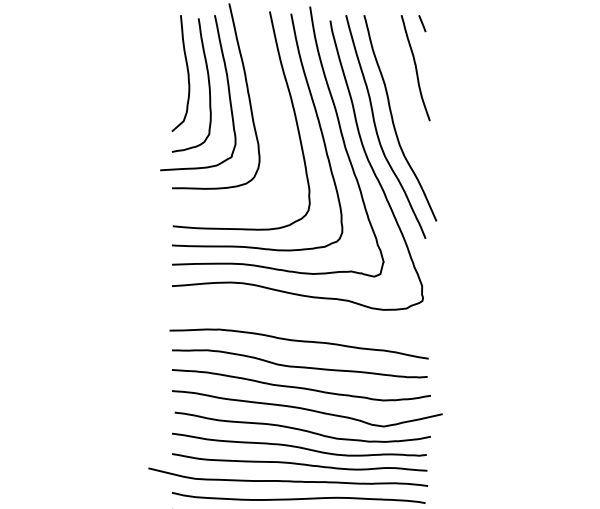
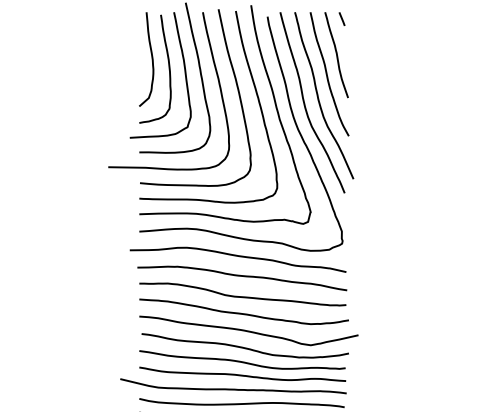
curve: (404, 92) -> (327, 74), added
curve: (268, 99) -> (217, 80), added
curve: (295, 318) -> (239, 257), added

